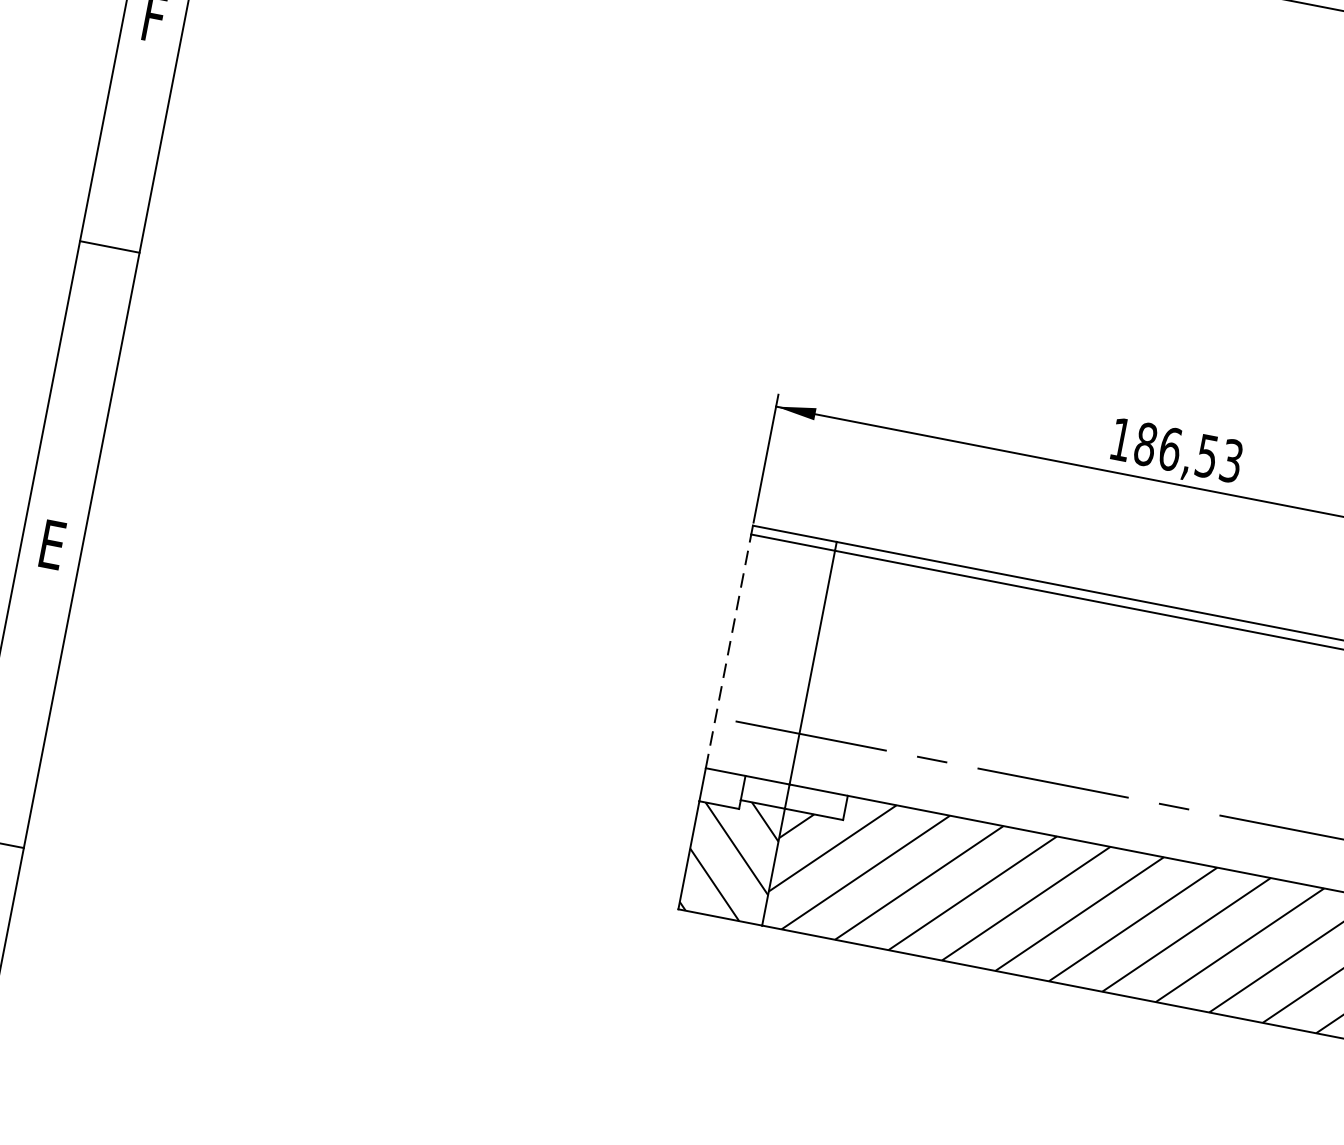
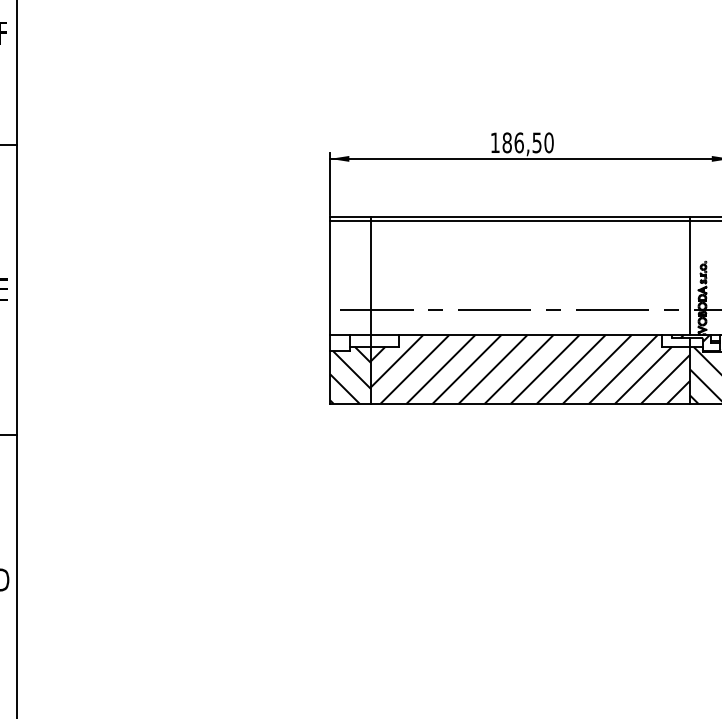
text: (1230, 460) -> (548, 142), 186,53 -> 186,50
line: (729, 652) -> (330, 278), dashed -> solid

